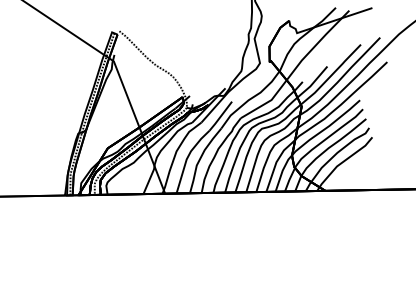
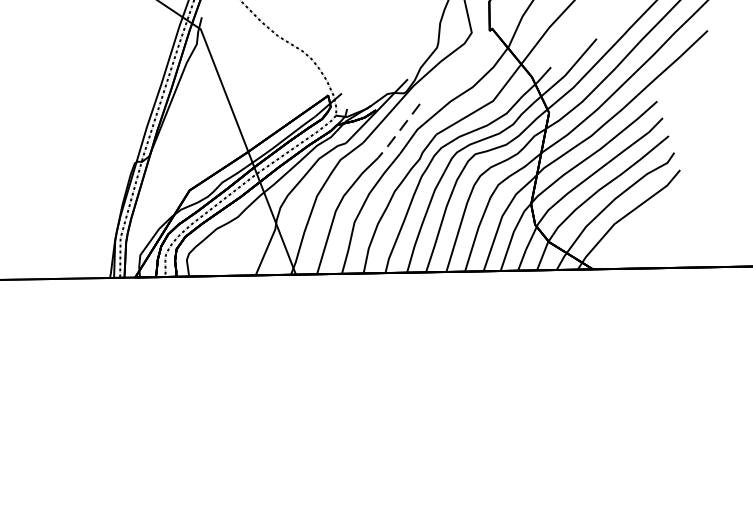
line: (220, 116) -> (398, 131), solid -> dashed

